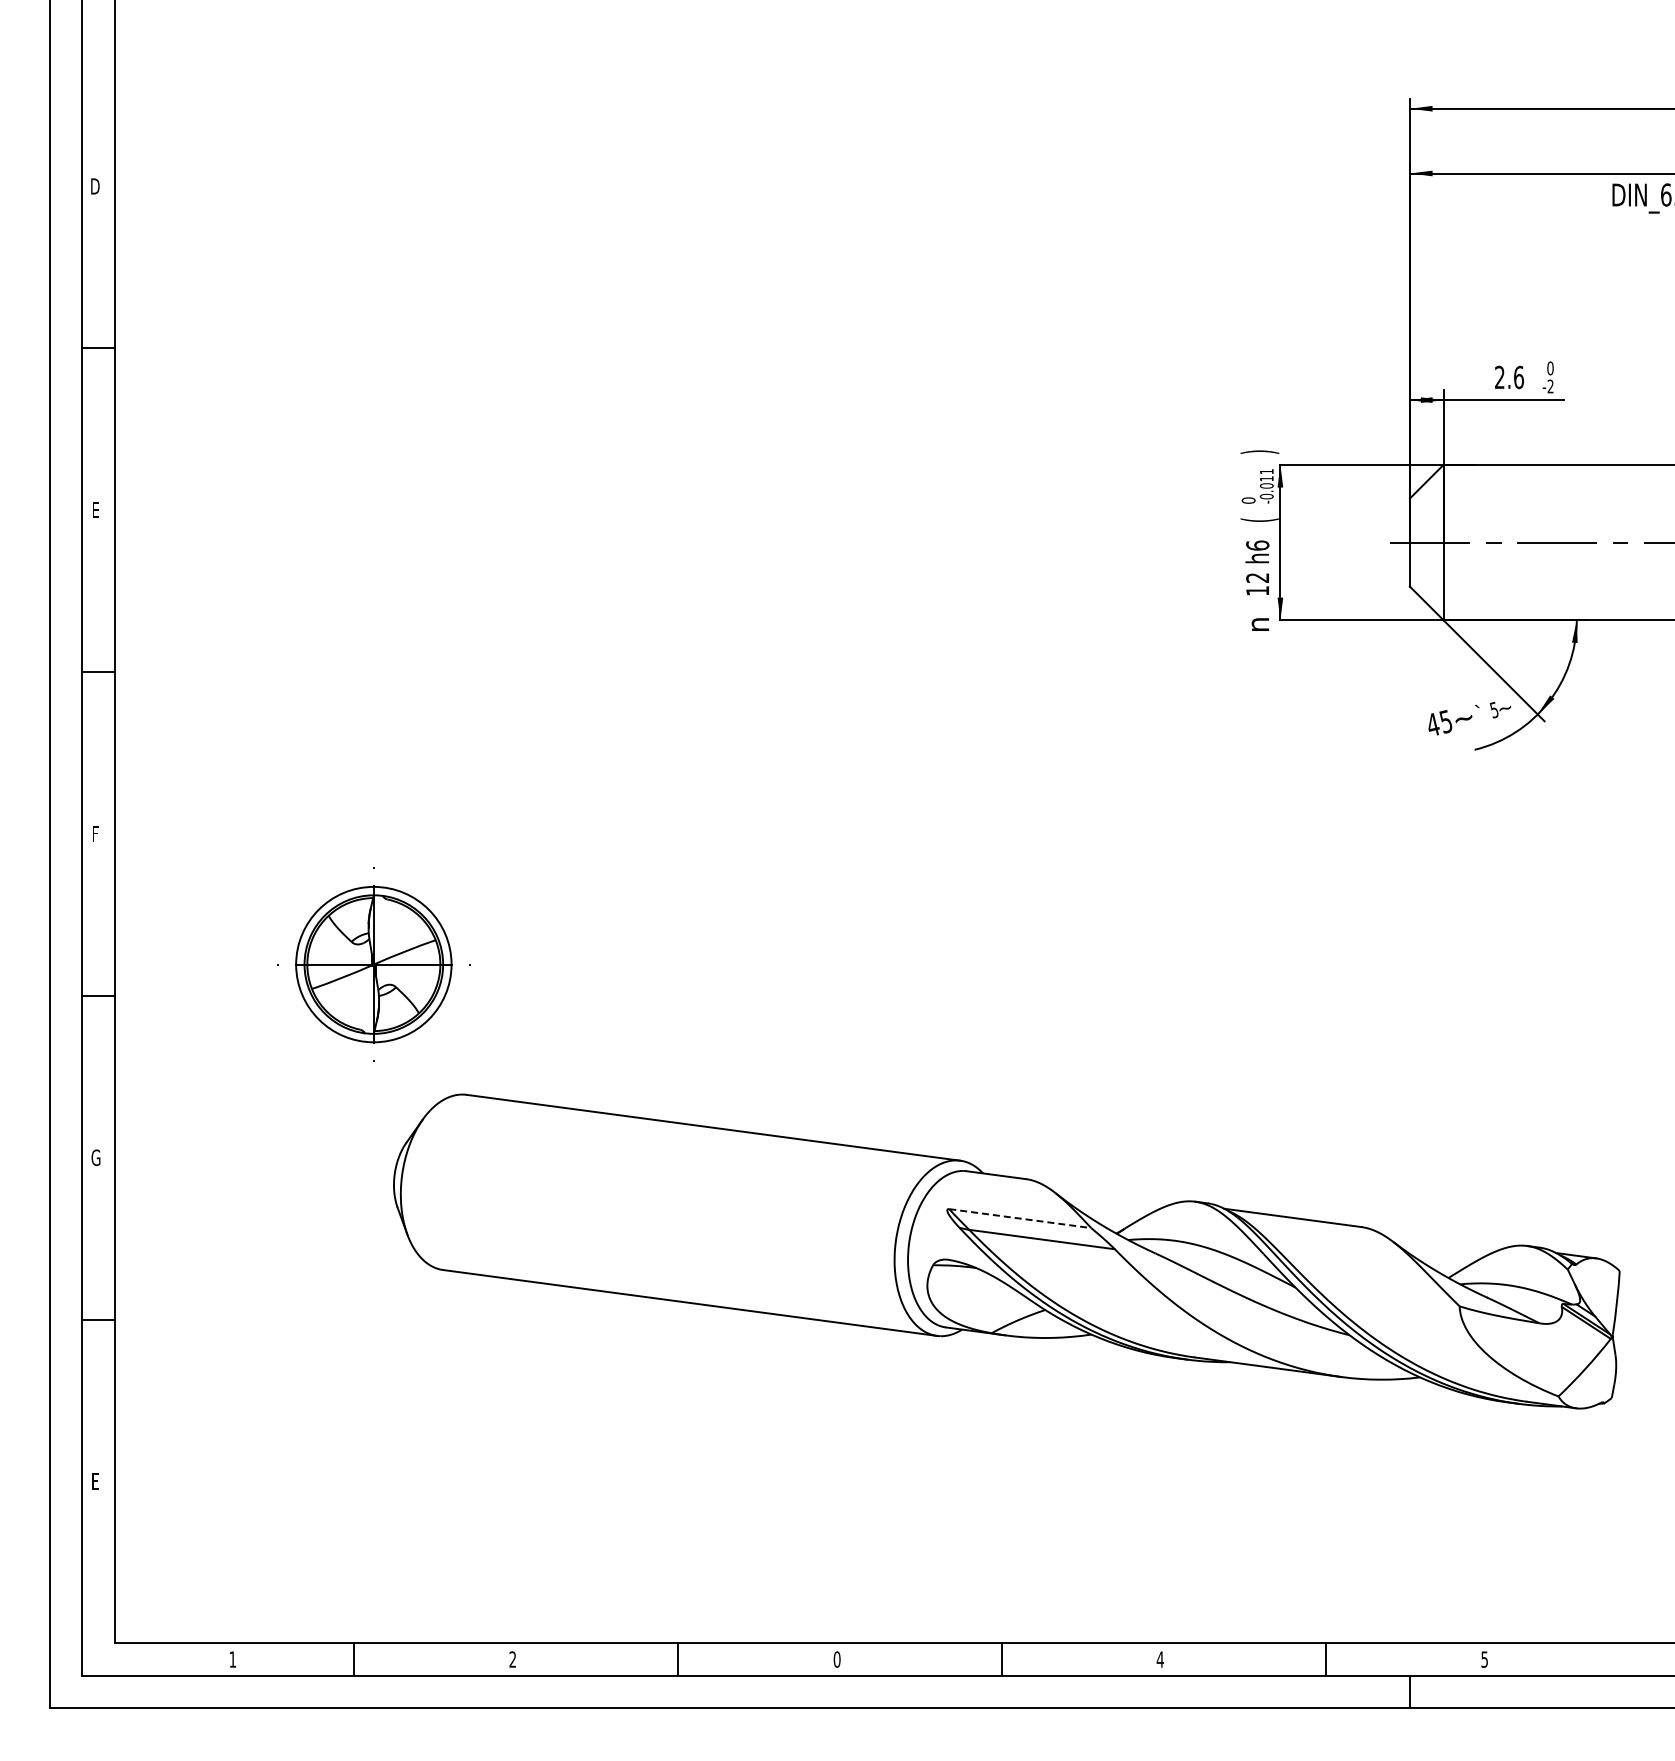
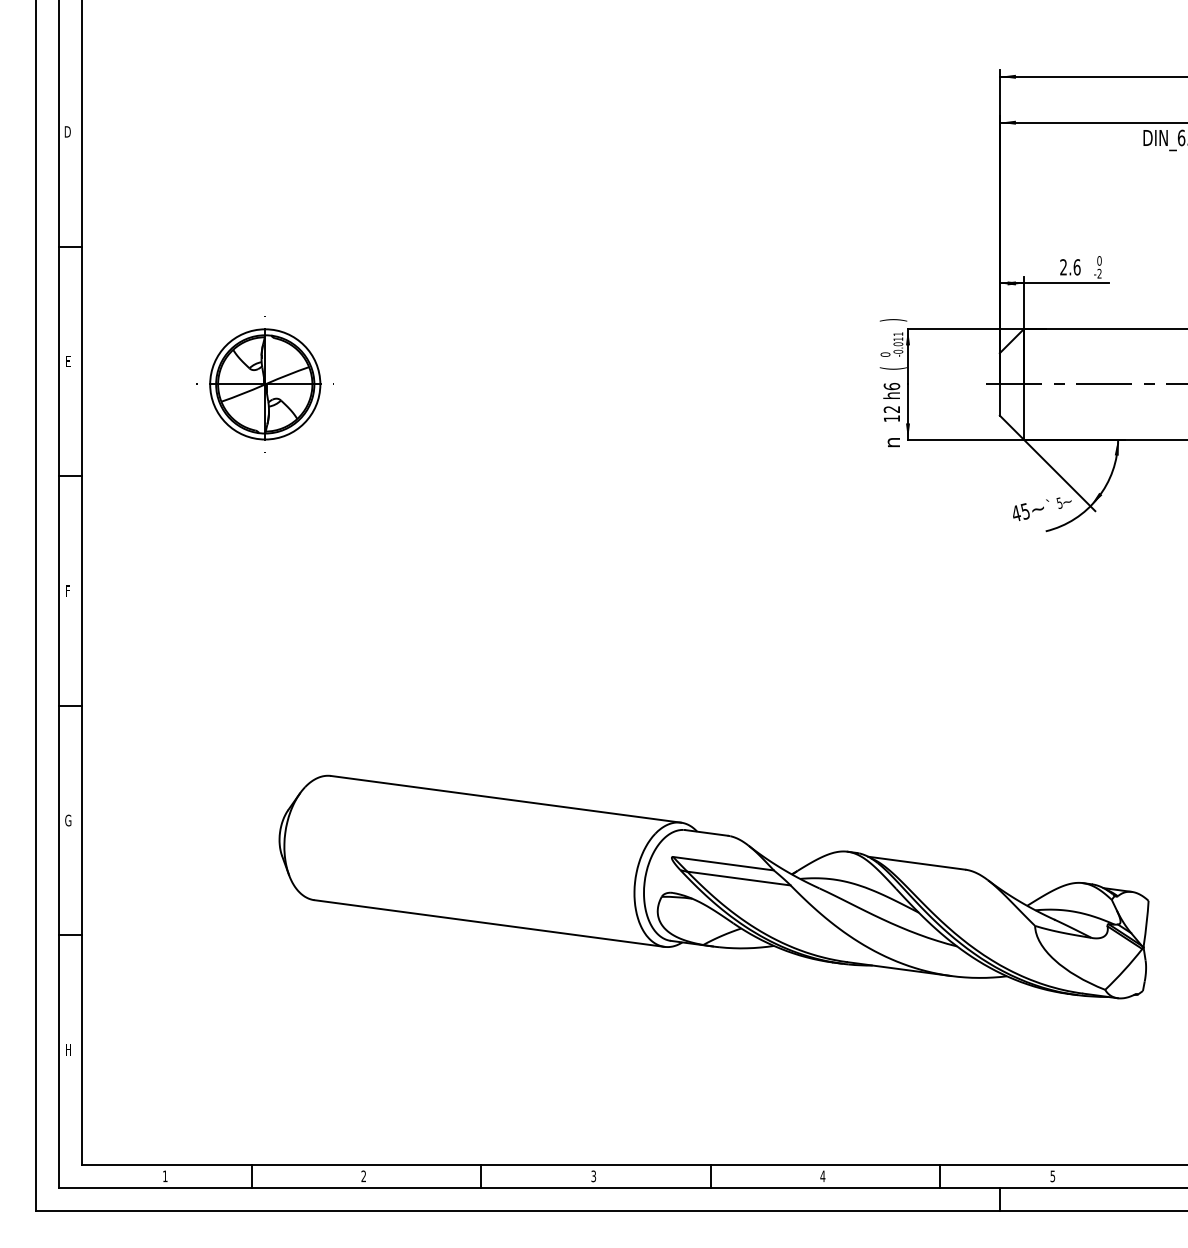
part: (373, 964) -> (265, 384), moved
line: (1020, 1218) -> (723, 863), dashed -> solid
text: (96, 1481) -> (68, 1050), E -> H
text: (836, 1659) -> (593, 1176), 0 -> 3

